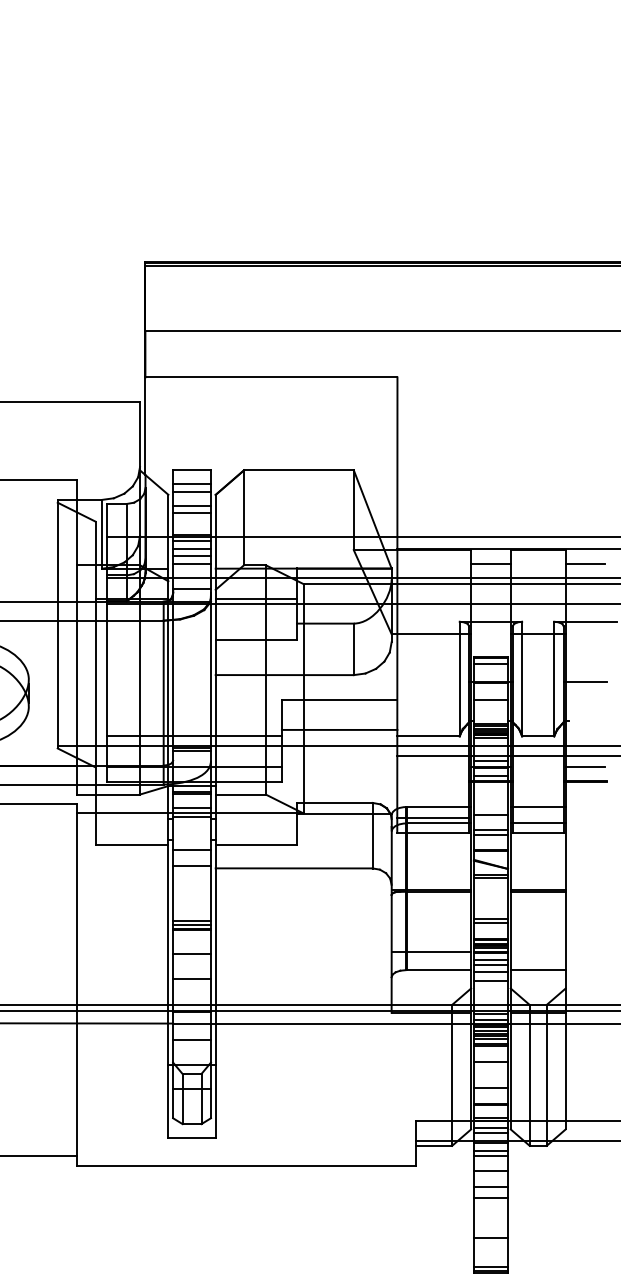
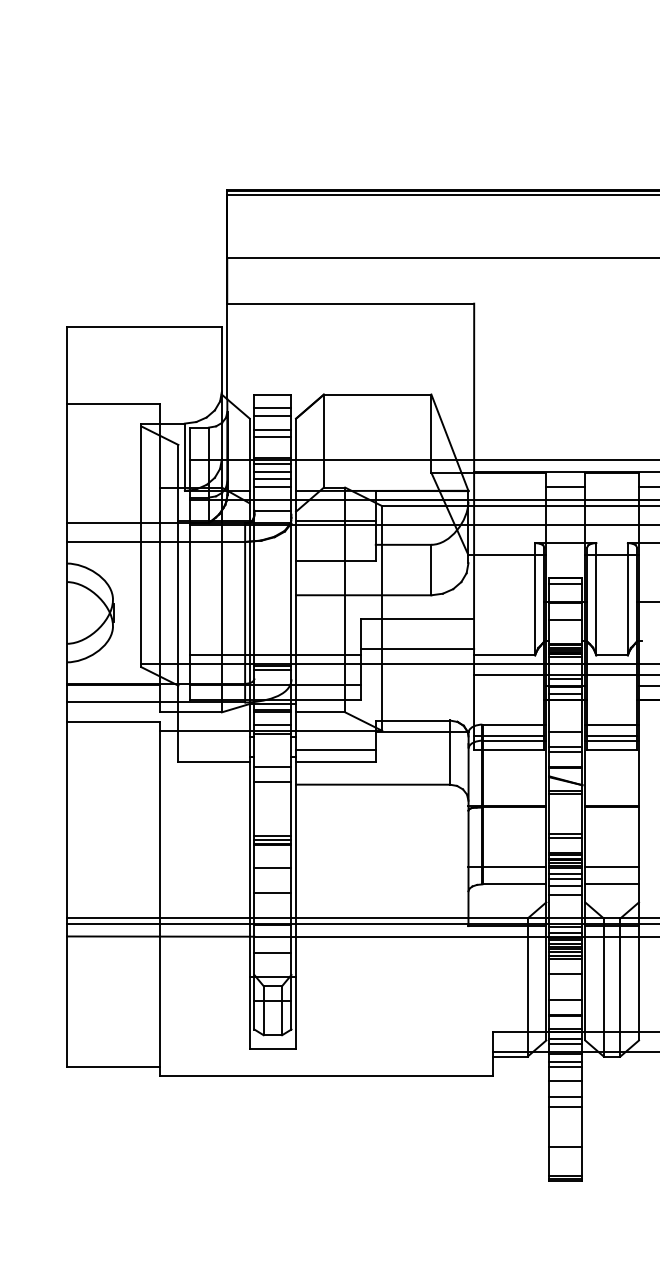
line: (538, 818) -> (612, 735), added
line: (255, 833) -> (335, 750), added
line: (537, 951) -> (611, 866), added

